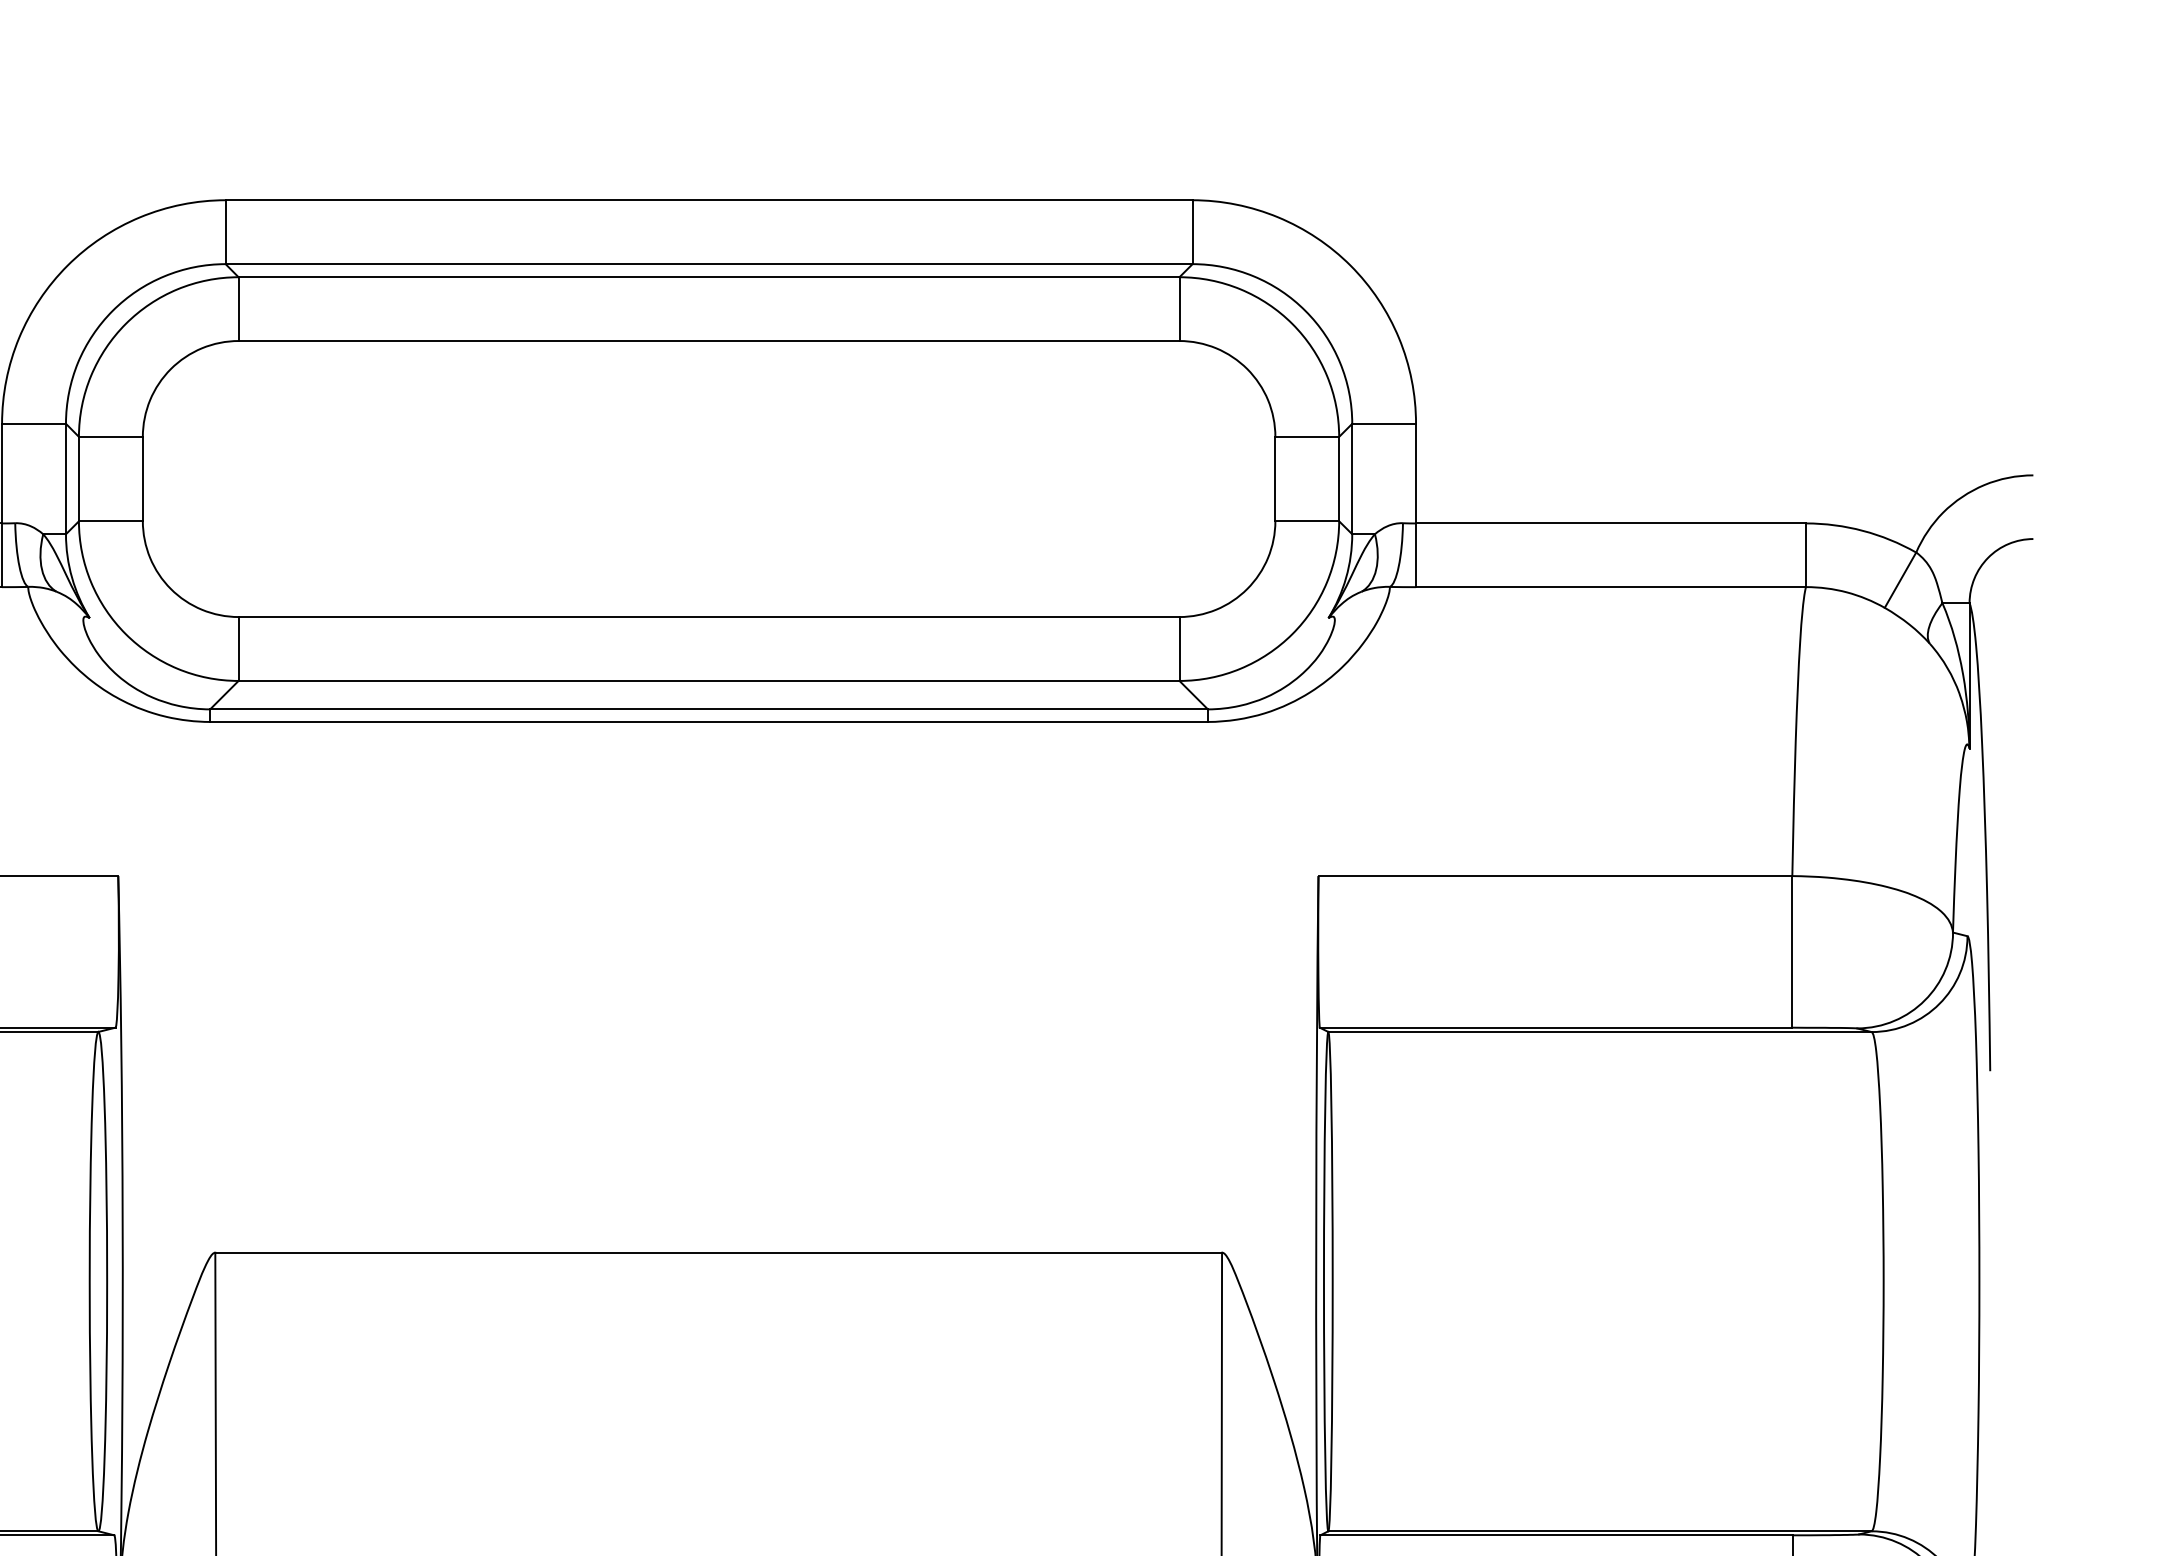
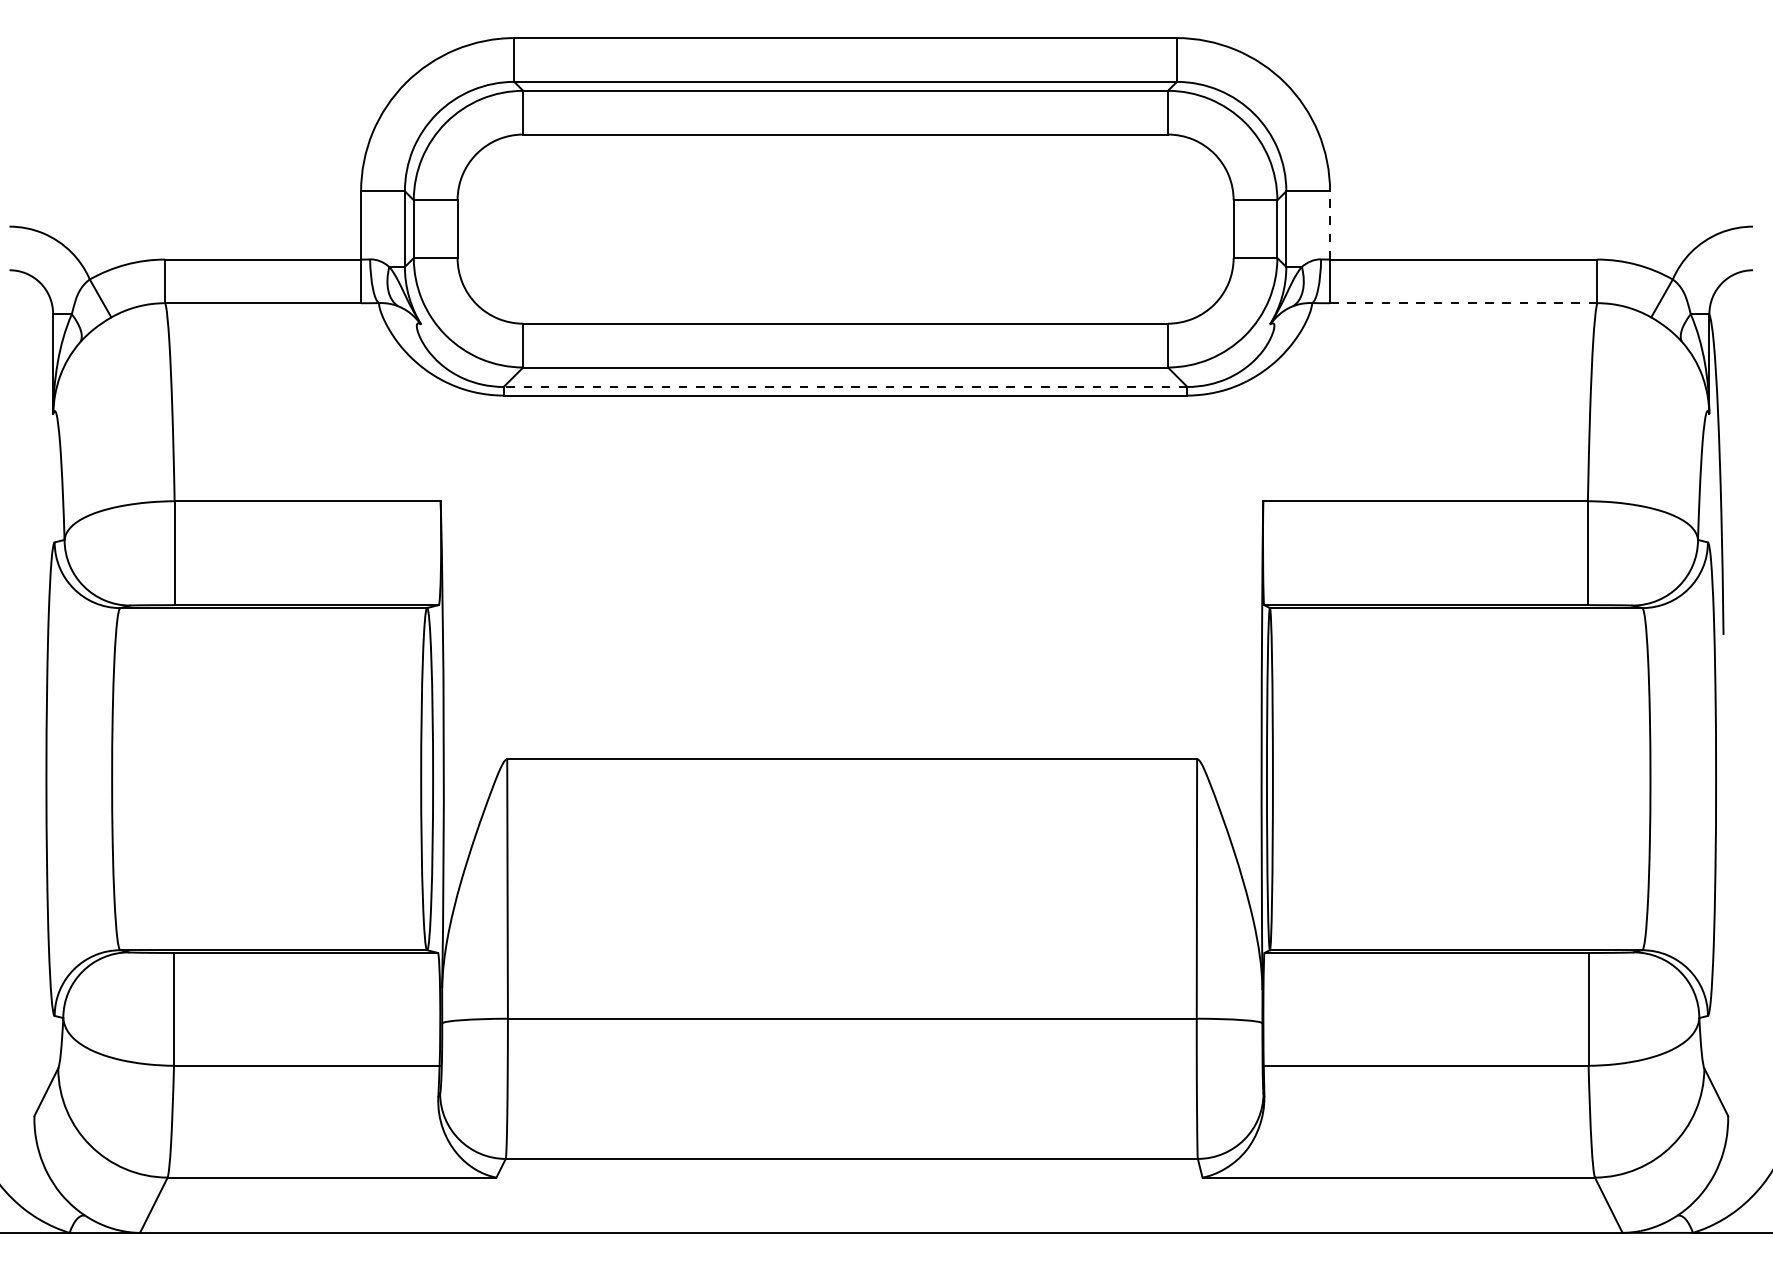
line: (1416, 472) -> (1330, 224), solid -> dashed
line: (1610, 587) -> (1463, 303), solid -> dashed
line: (708, 708) -> (845, 386), solid -> dashed

